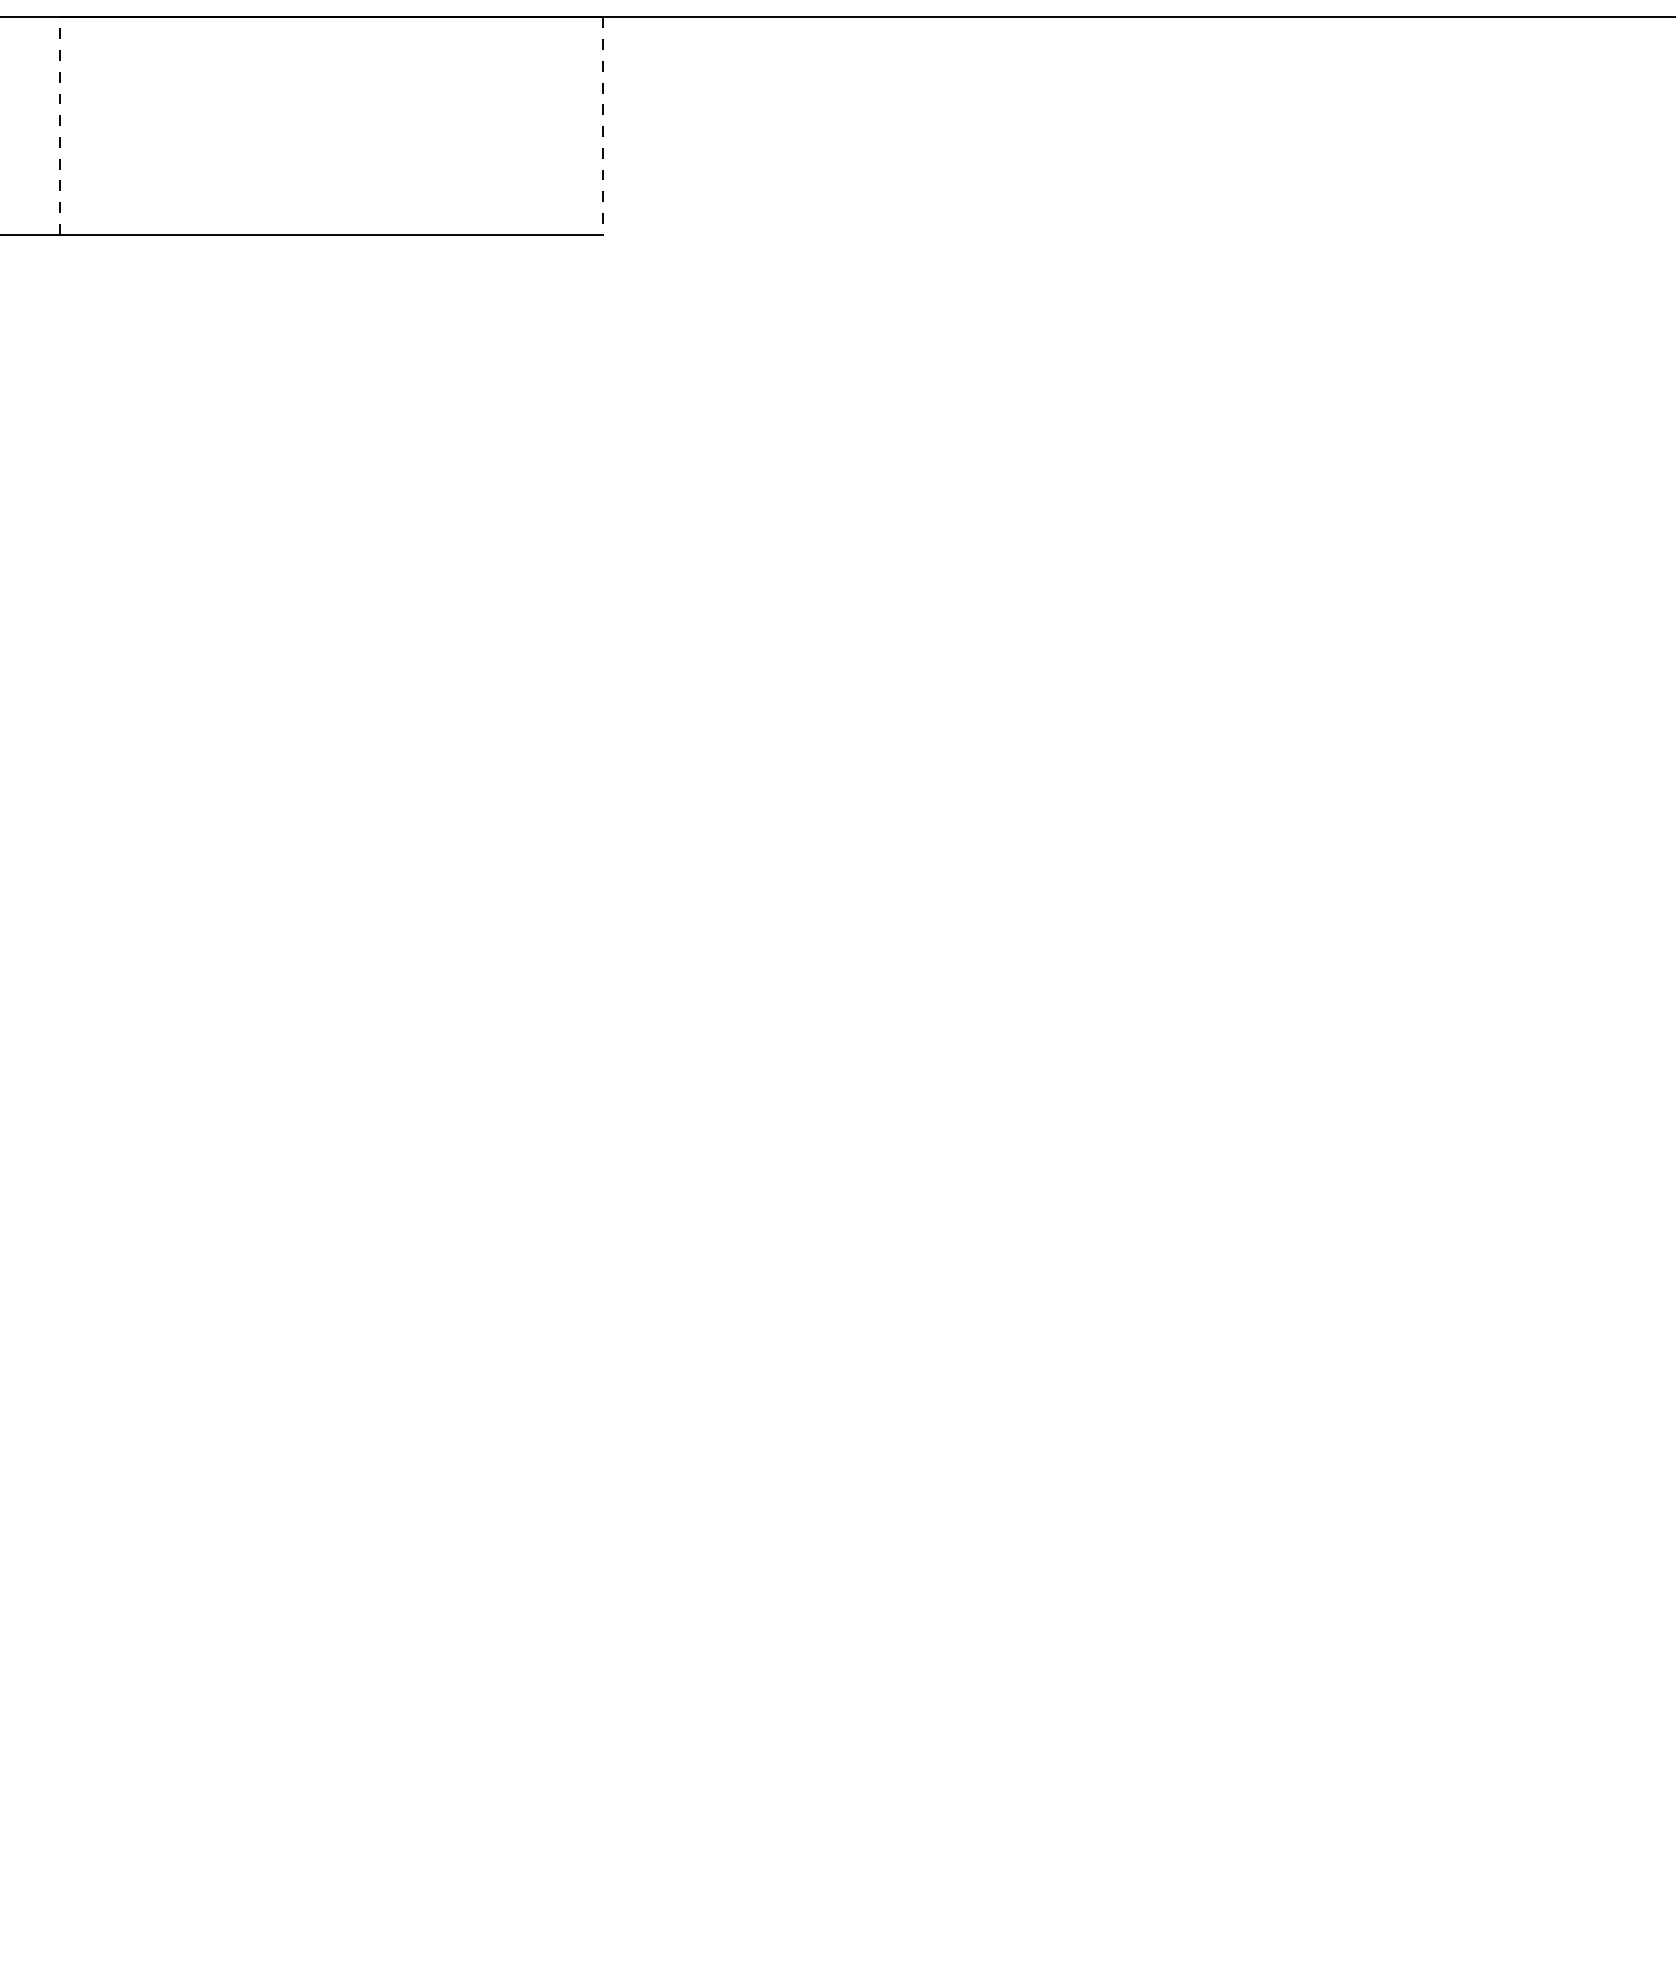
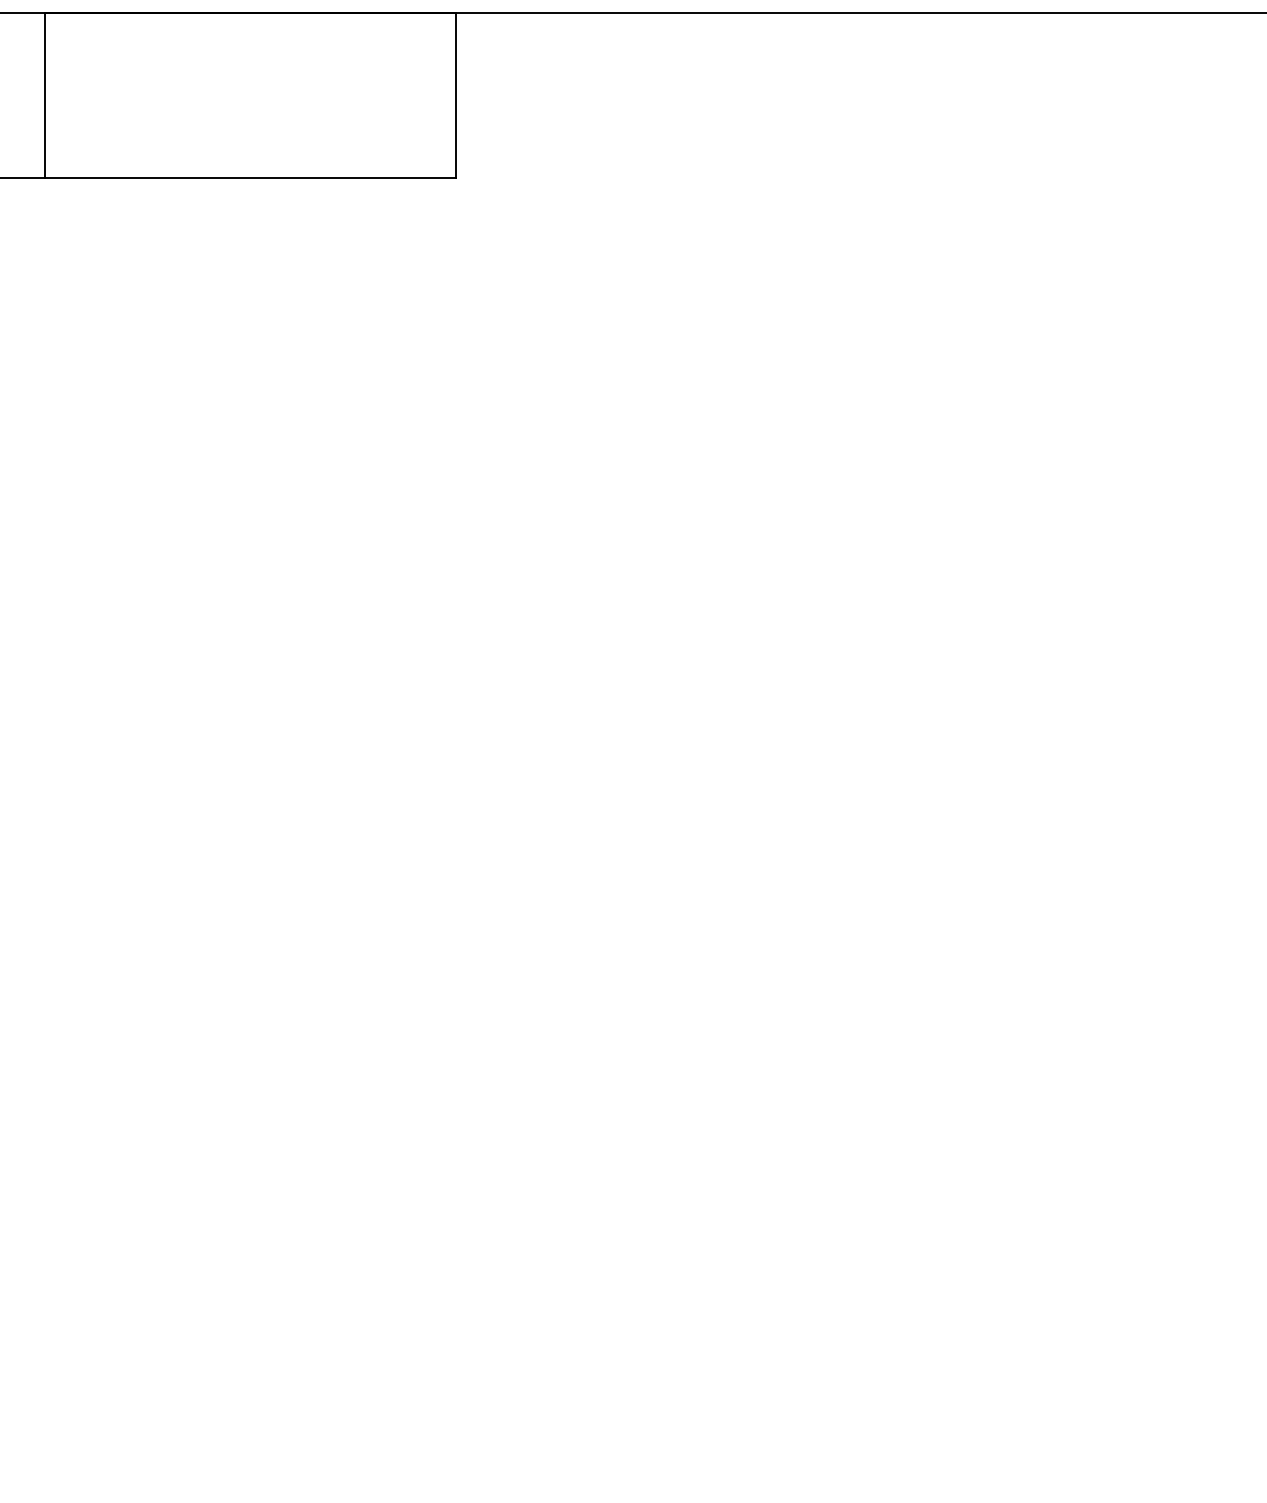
line: (59, 126) -> (45, 95), dashed -> solid
line: (602, 126) -> (455, 95), dashed -> solid

